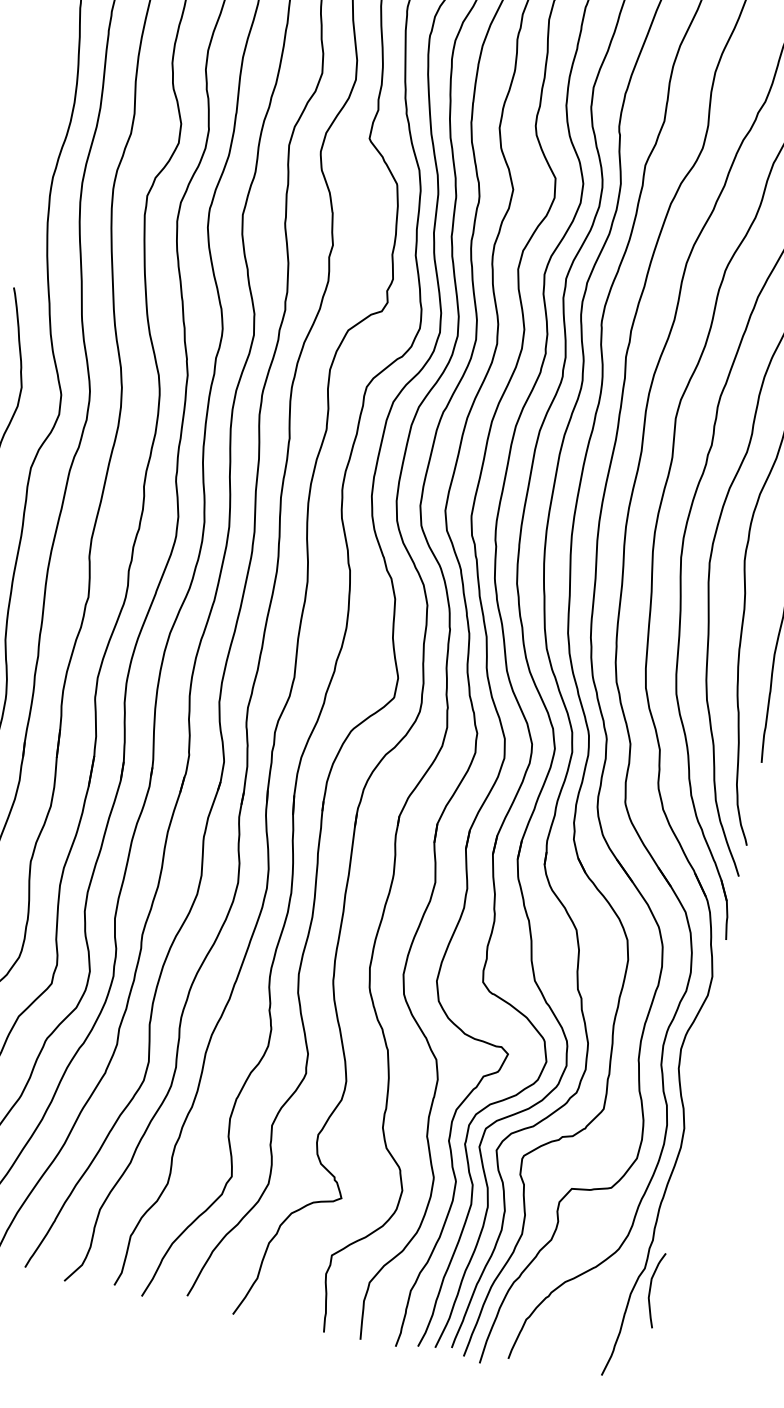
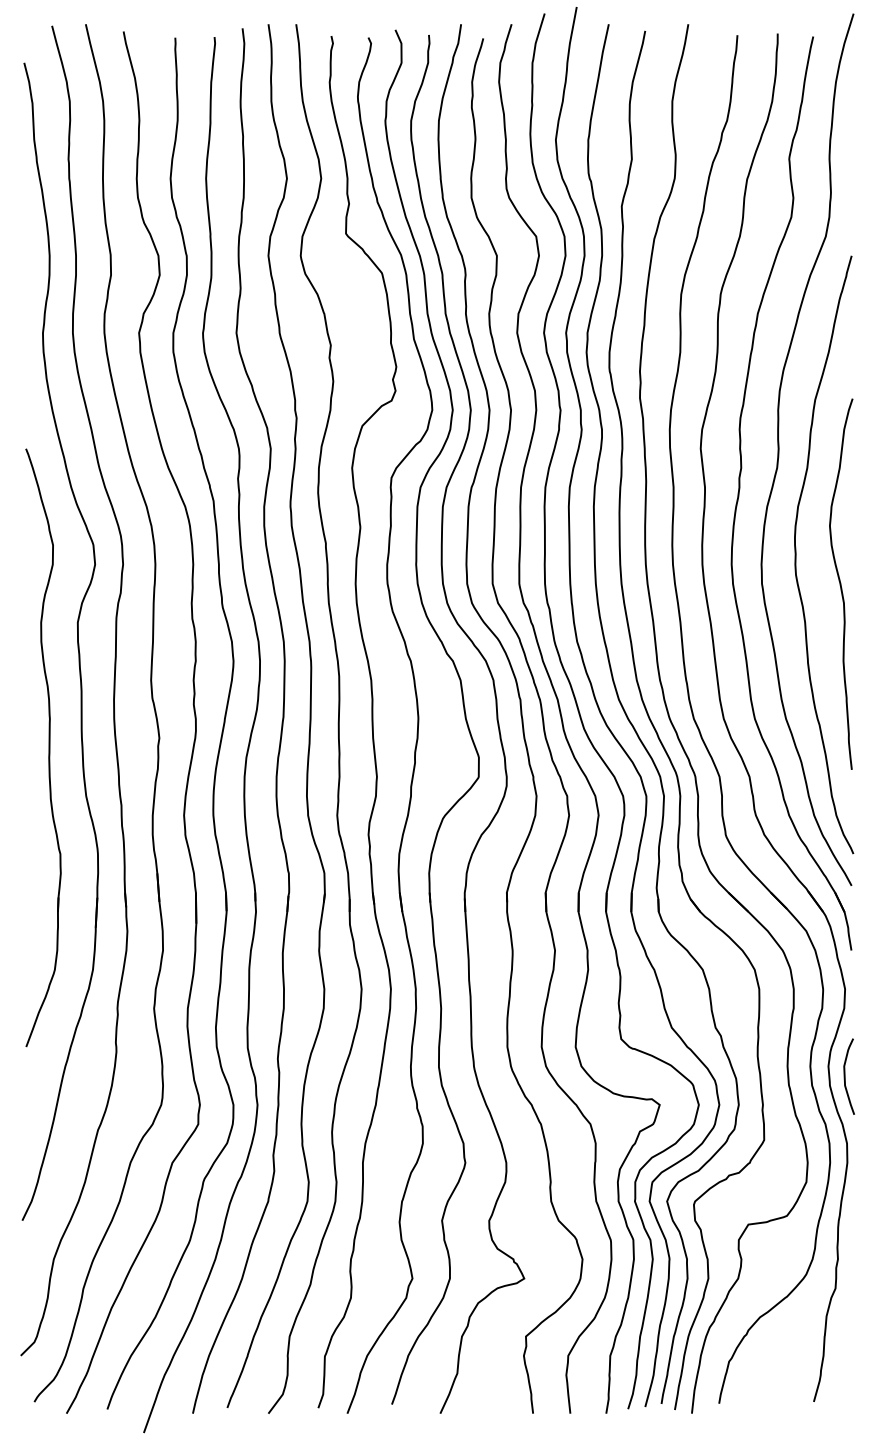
curve: (650, 1289) -> (845, 1076), moved

